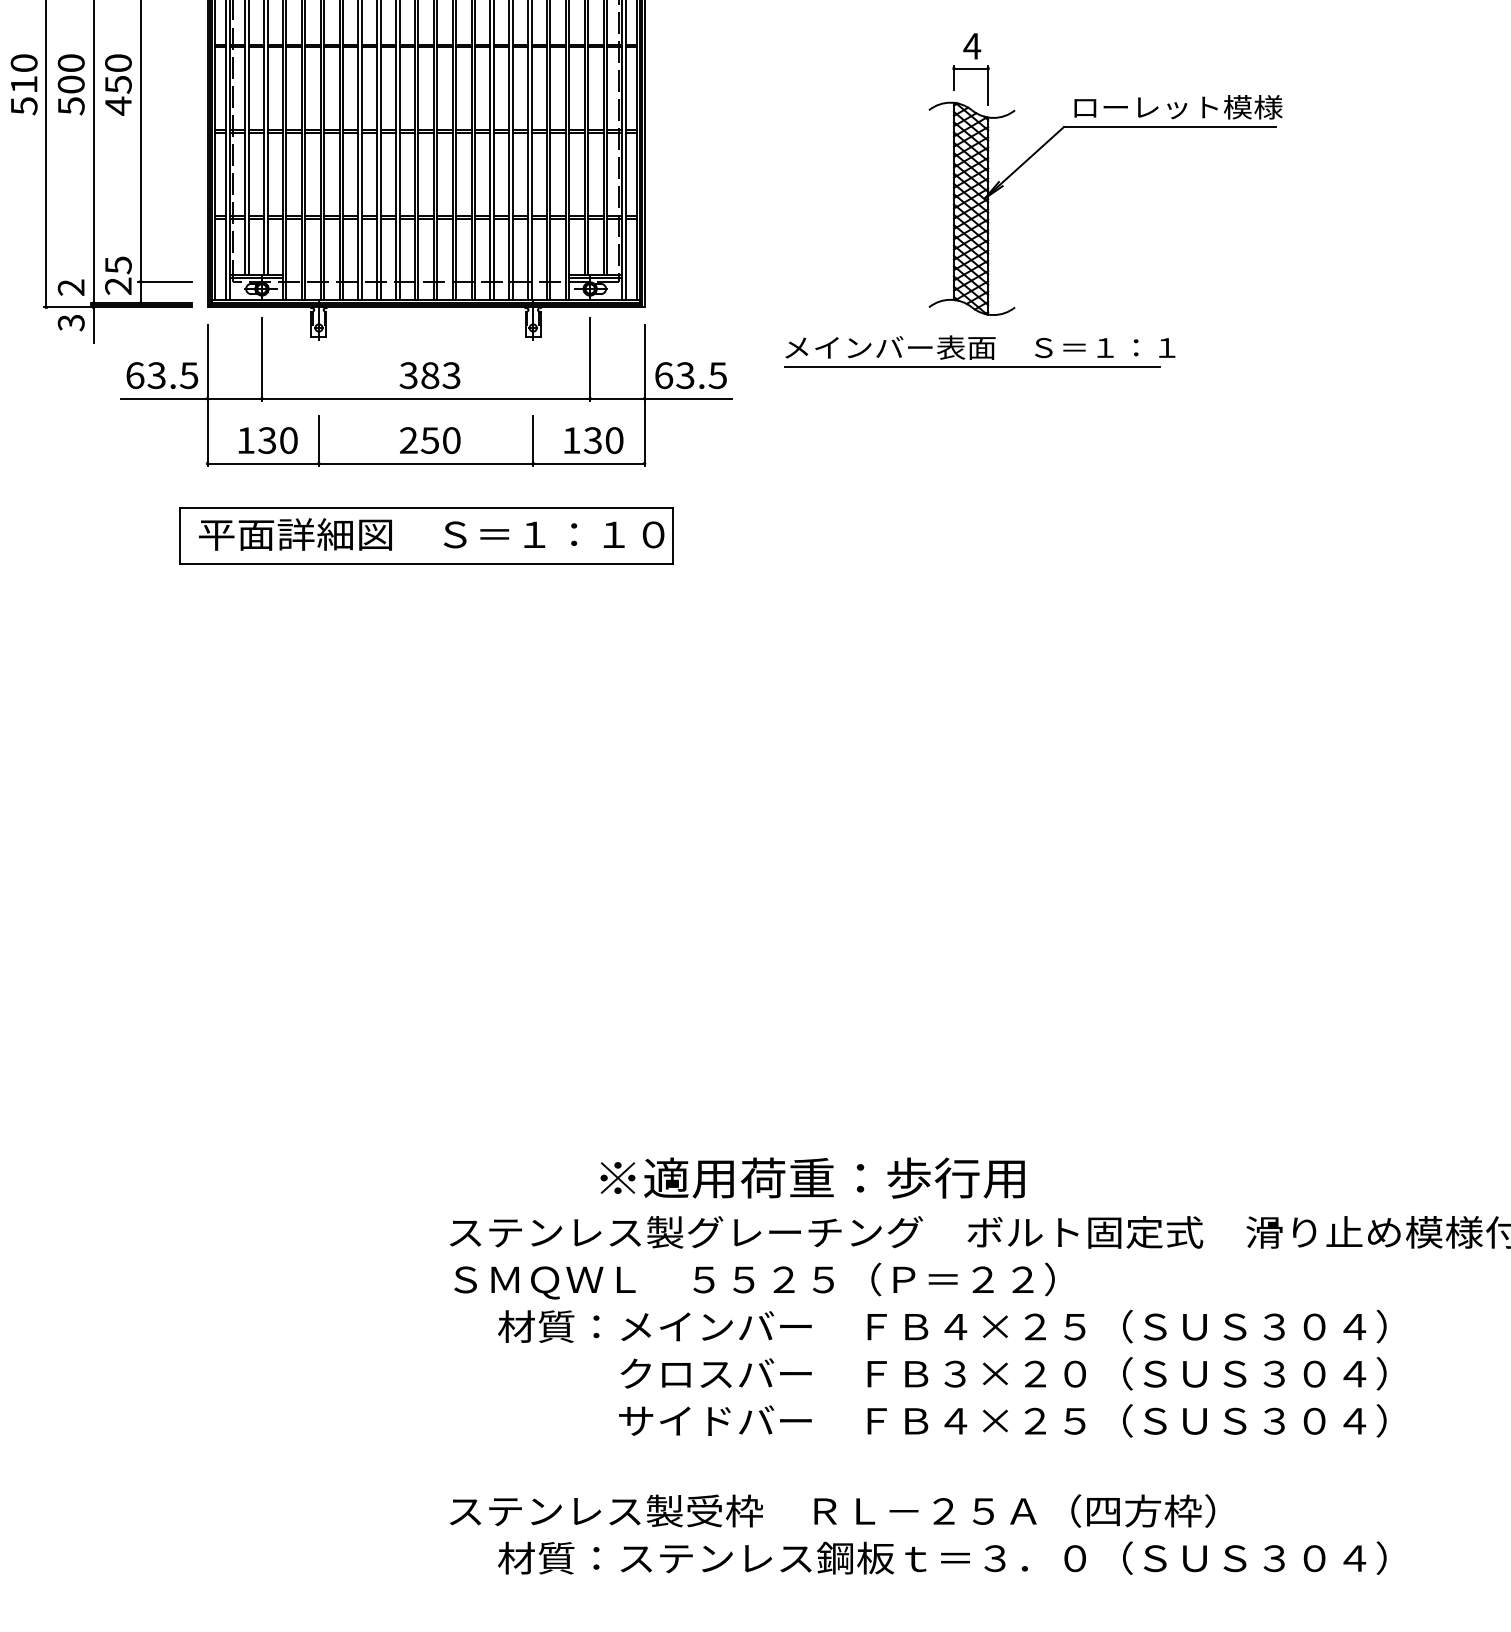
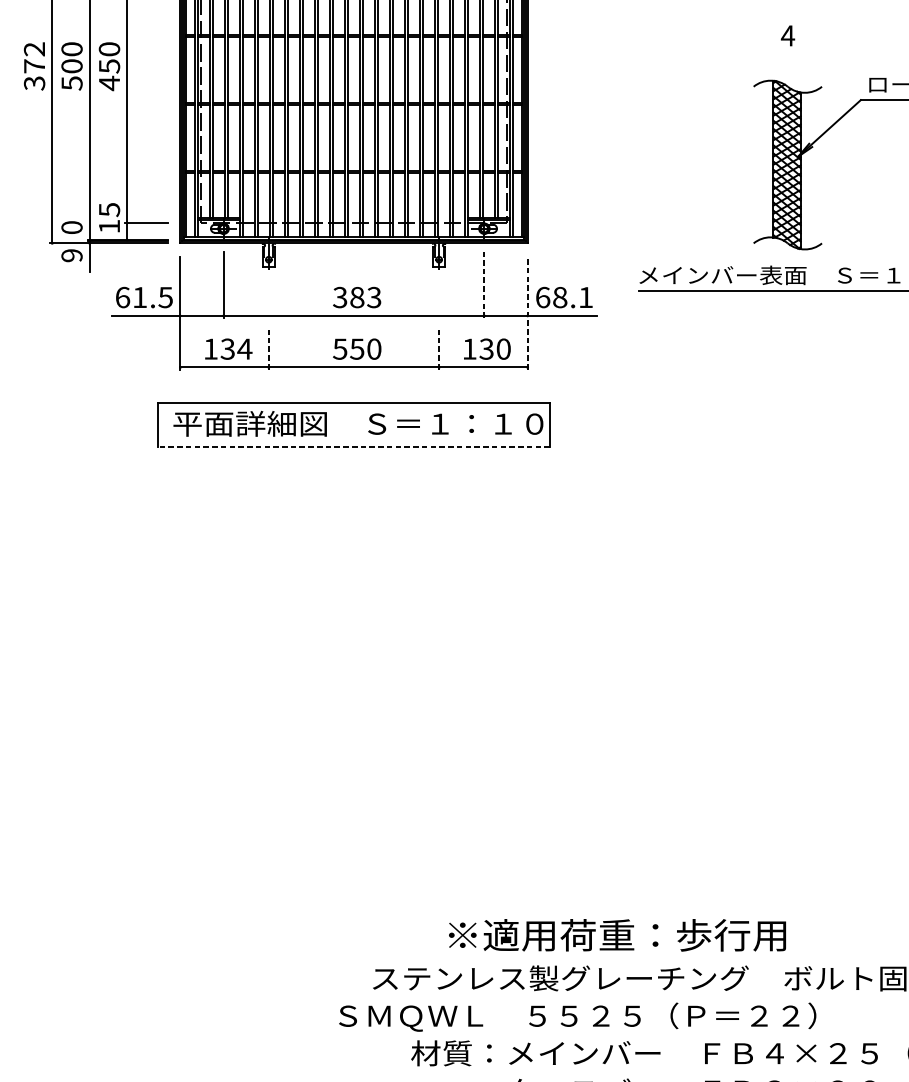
part: (970, 69) -> (786, 54), removed
text: (23, 84) -> (34, 66), 510 -> 372
text: (118, 285) -> (109, 225), 25 -> 15
text: (70, 287) -> (71, 227), 2 -> 0
text: (71, 322) -> (72, 255), 3 -> 9
line: (590, 359) -> (484, 284), solid -> dashed
text: (156, 375) -> (139, 297), 63.5 -> 61.5
text: (701, 375) -> (572, 297), 63.5 -> 68.1
line: (644, 395) -> (527, 313), solid -> dashed
text: (288, 440) -> (244, 349), 130 -> 134
line: (318, 440) -> (268, 349), solid -> dashed
text: (408, 440) -> (340, 349), 250 -> 550
line: (533, 440) -> (439, 349), solid -> dashed
line: (425, 563) -> (353, 446), solid -> dashed
text: (812, 1177) -> (617, 934), moved
text: (754, 1280) -> (577, 1016), moved

